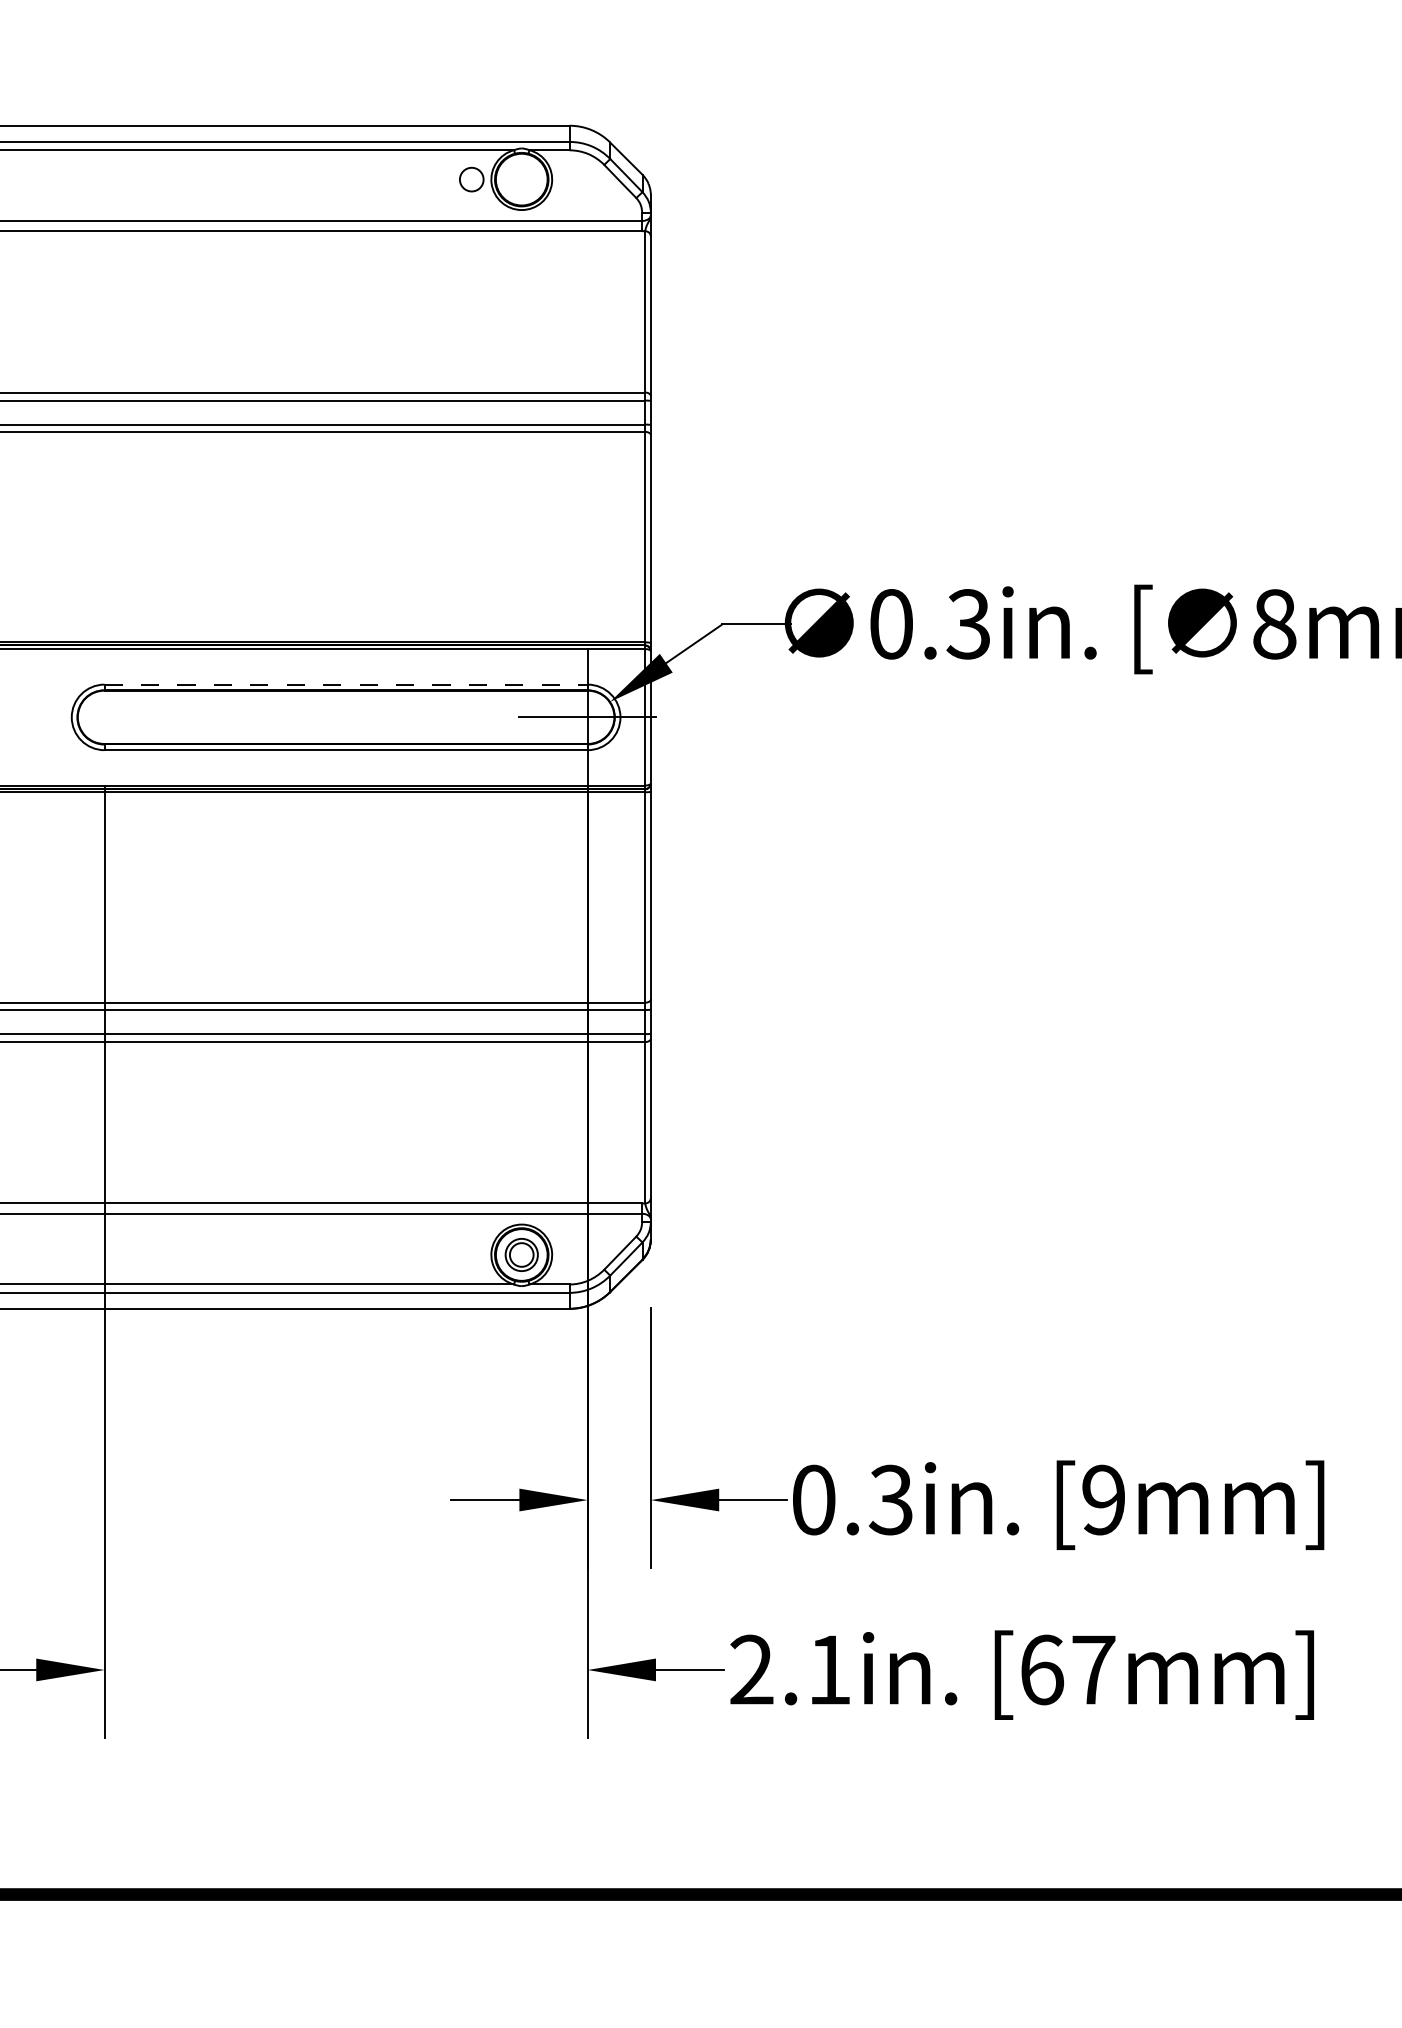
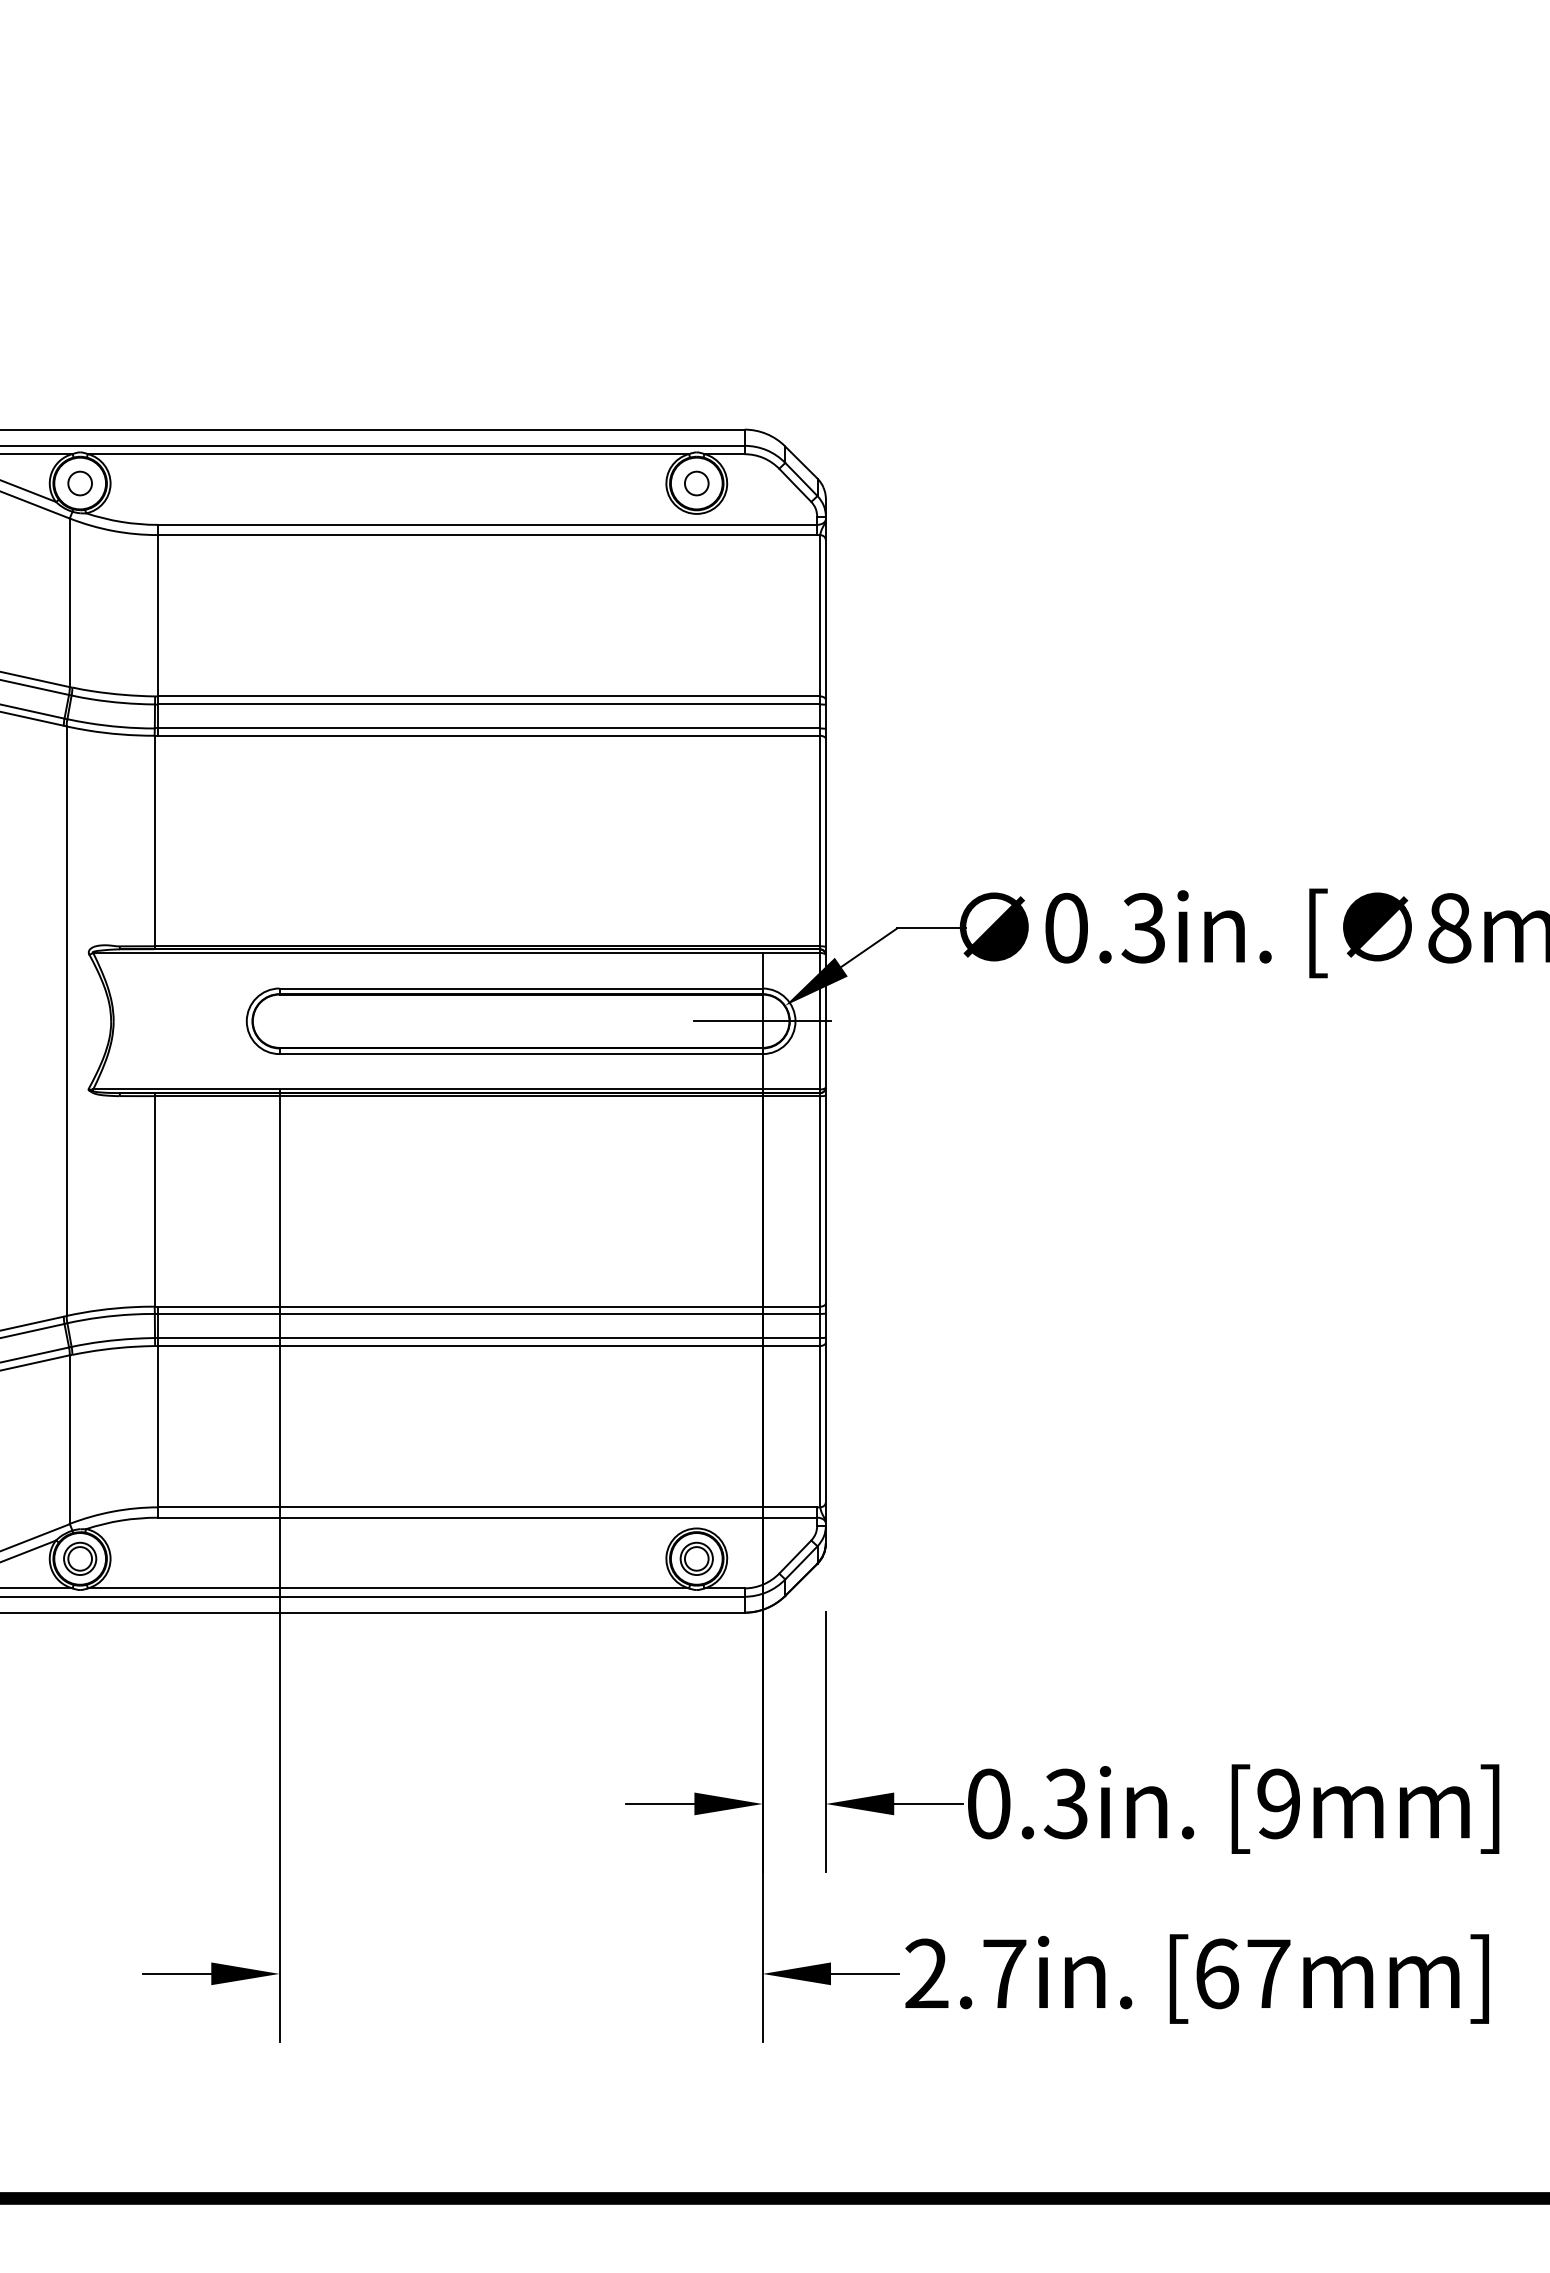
circle: (471, 179) -> (696, 483), moved
line: (346, 684) -> (521, 988), dashed -> solid
text: (829, 1669) -> (1004, 1973), 2.1in. -> 2.7in.

